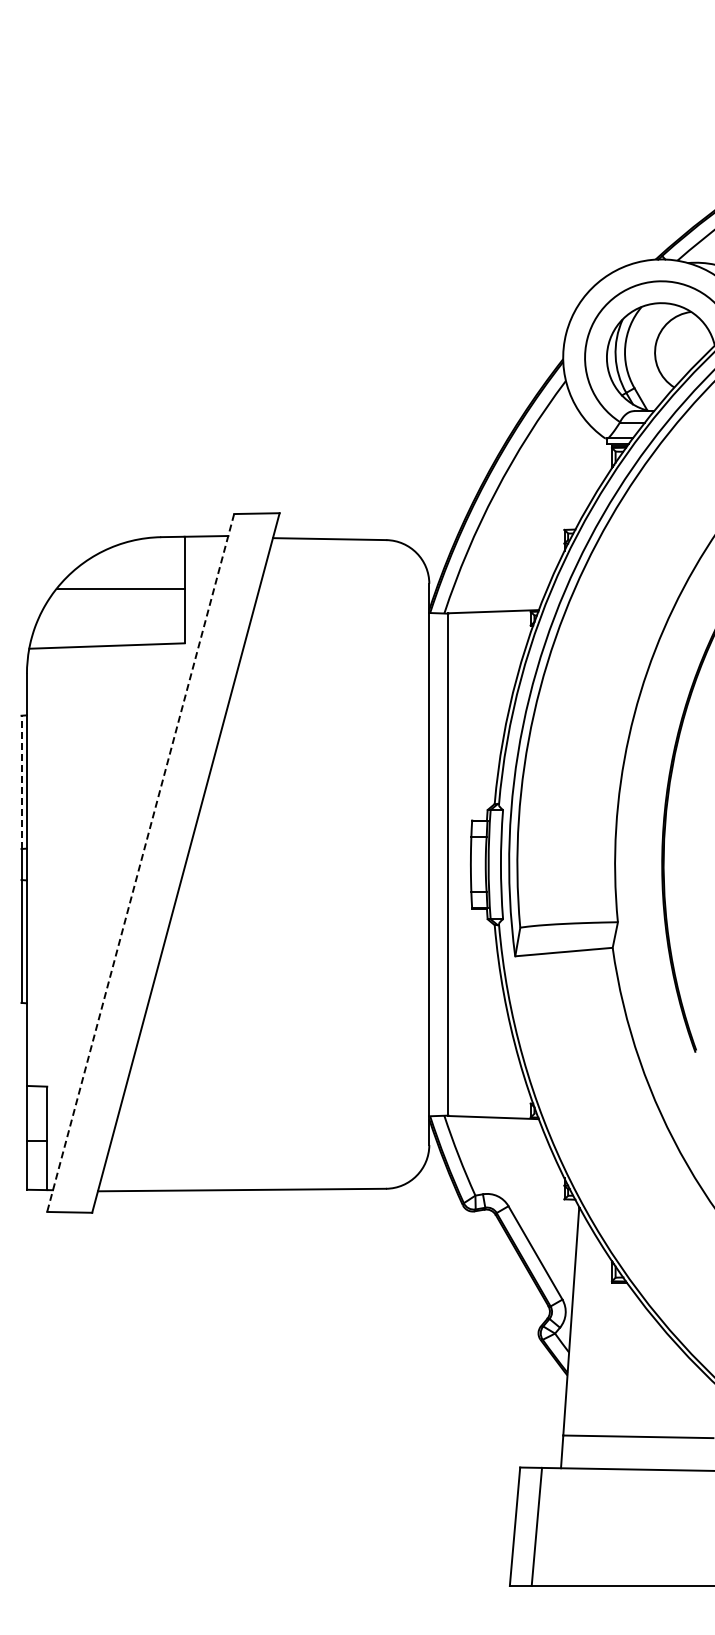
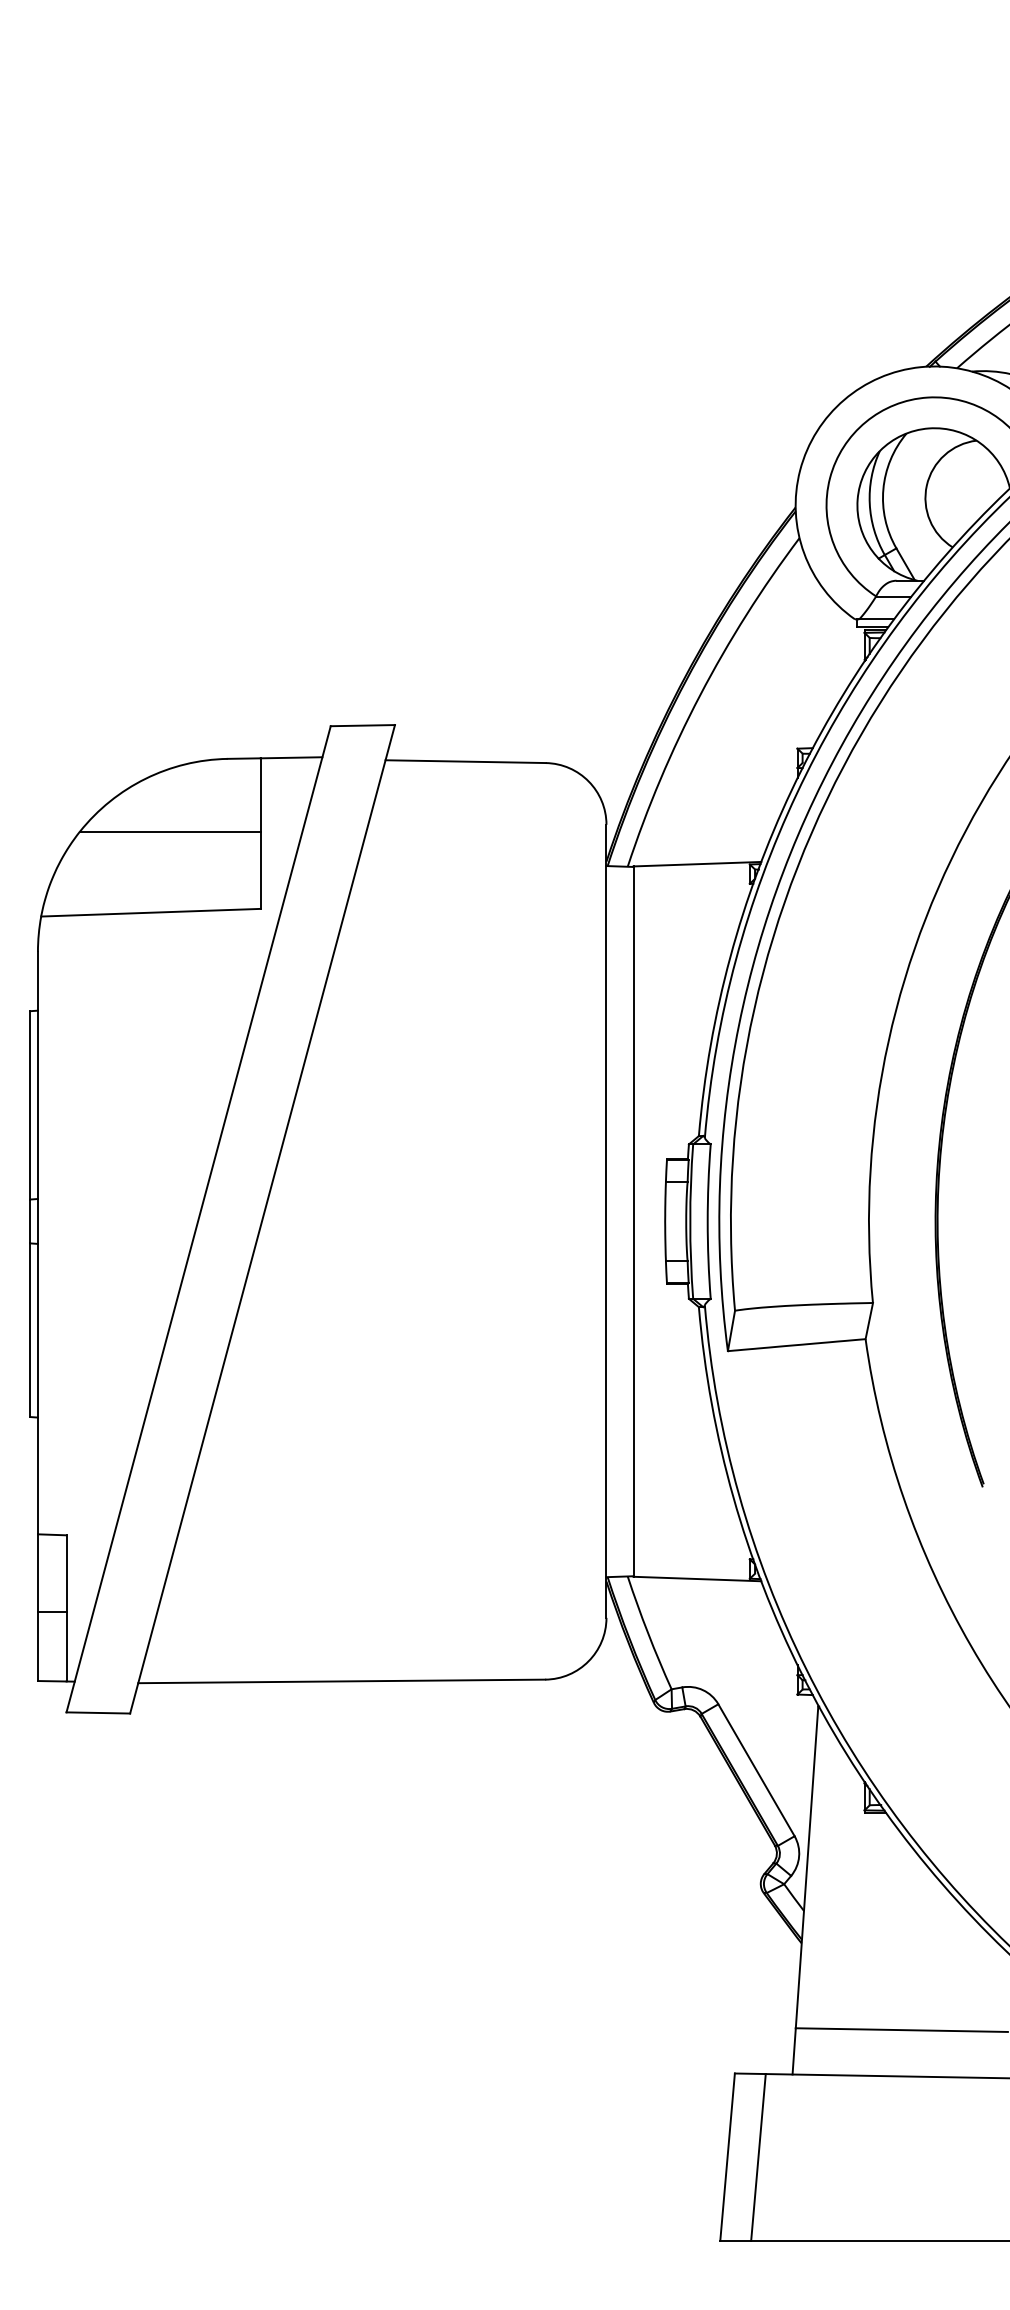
line: (21, 782) -> (30, 1105), dashed -> solid
line: (140, 863) -> (198, 1219), dashed -> solid

